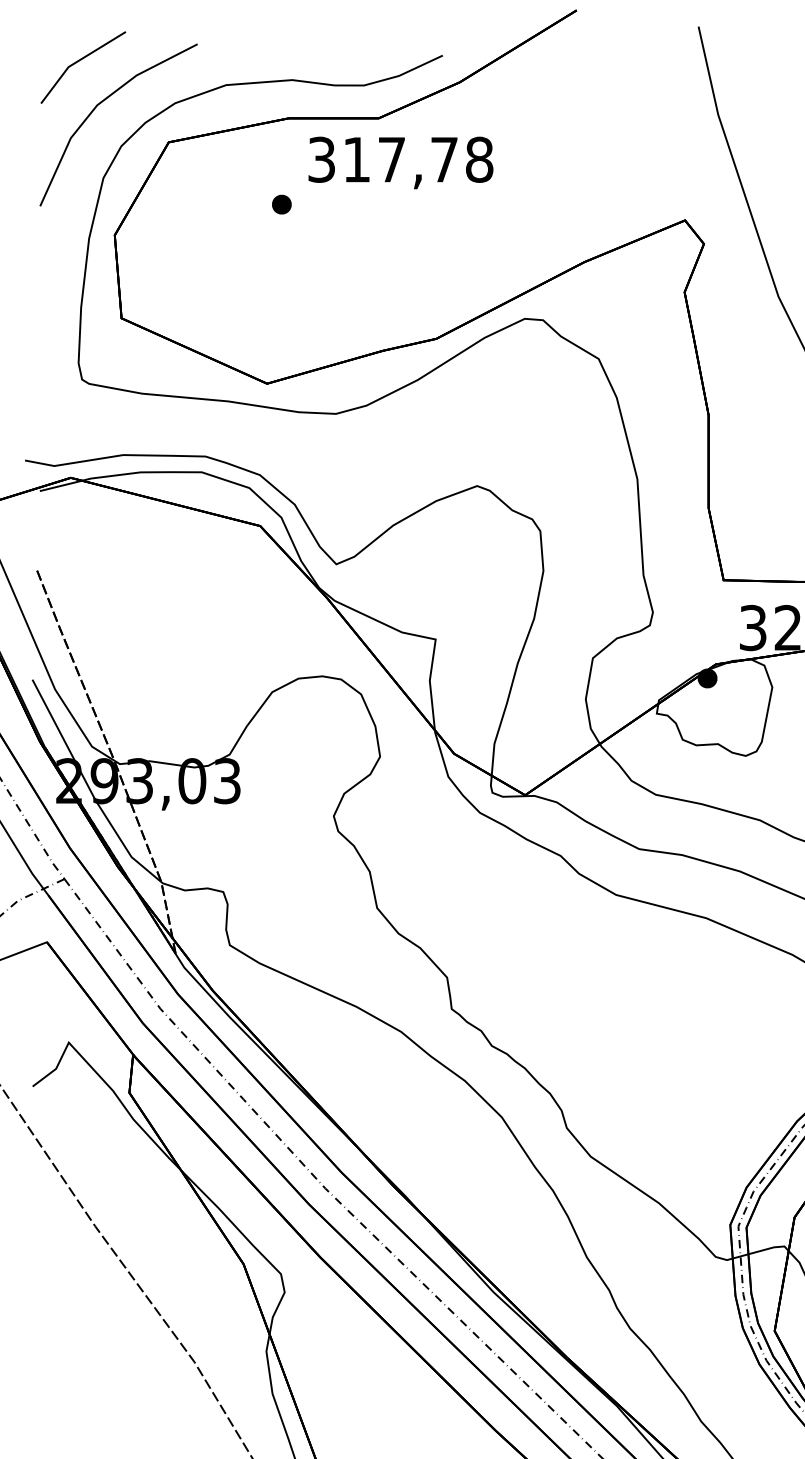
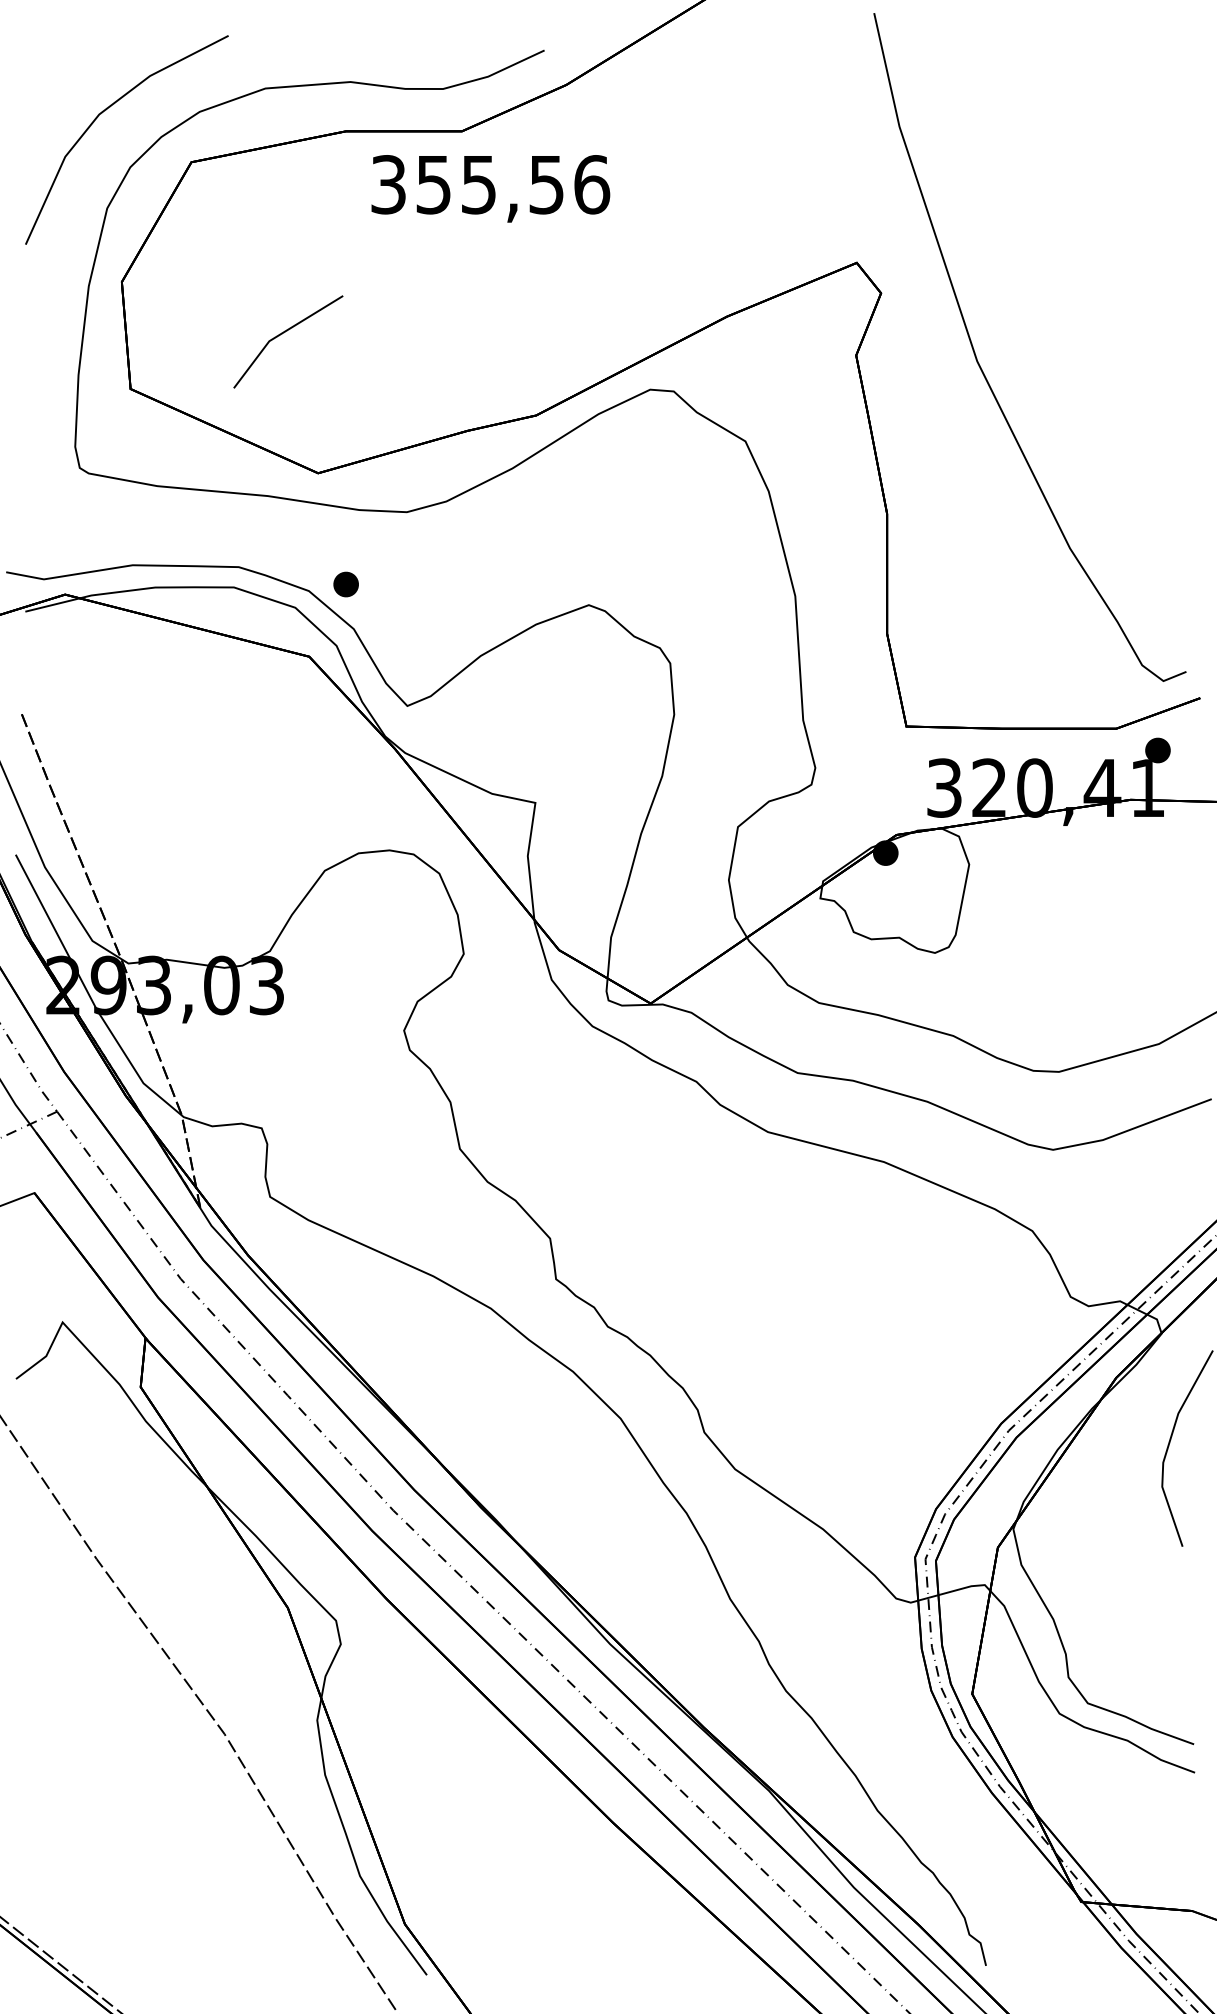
line: (78, 61) -> (282, 334), moved
text: (418, 159) -> (513, 184), 317,78 -> 355,56
part: (281, 204) -> (345, 584), moved

